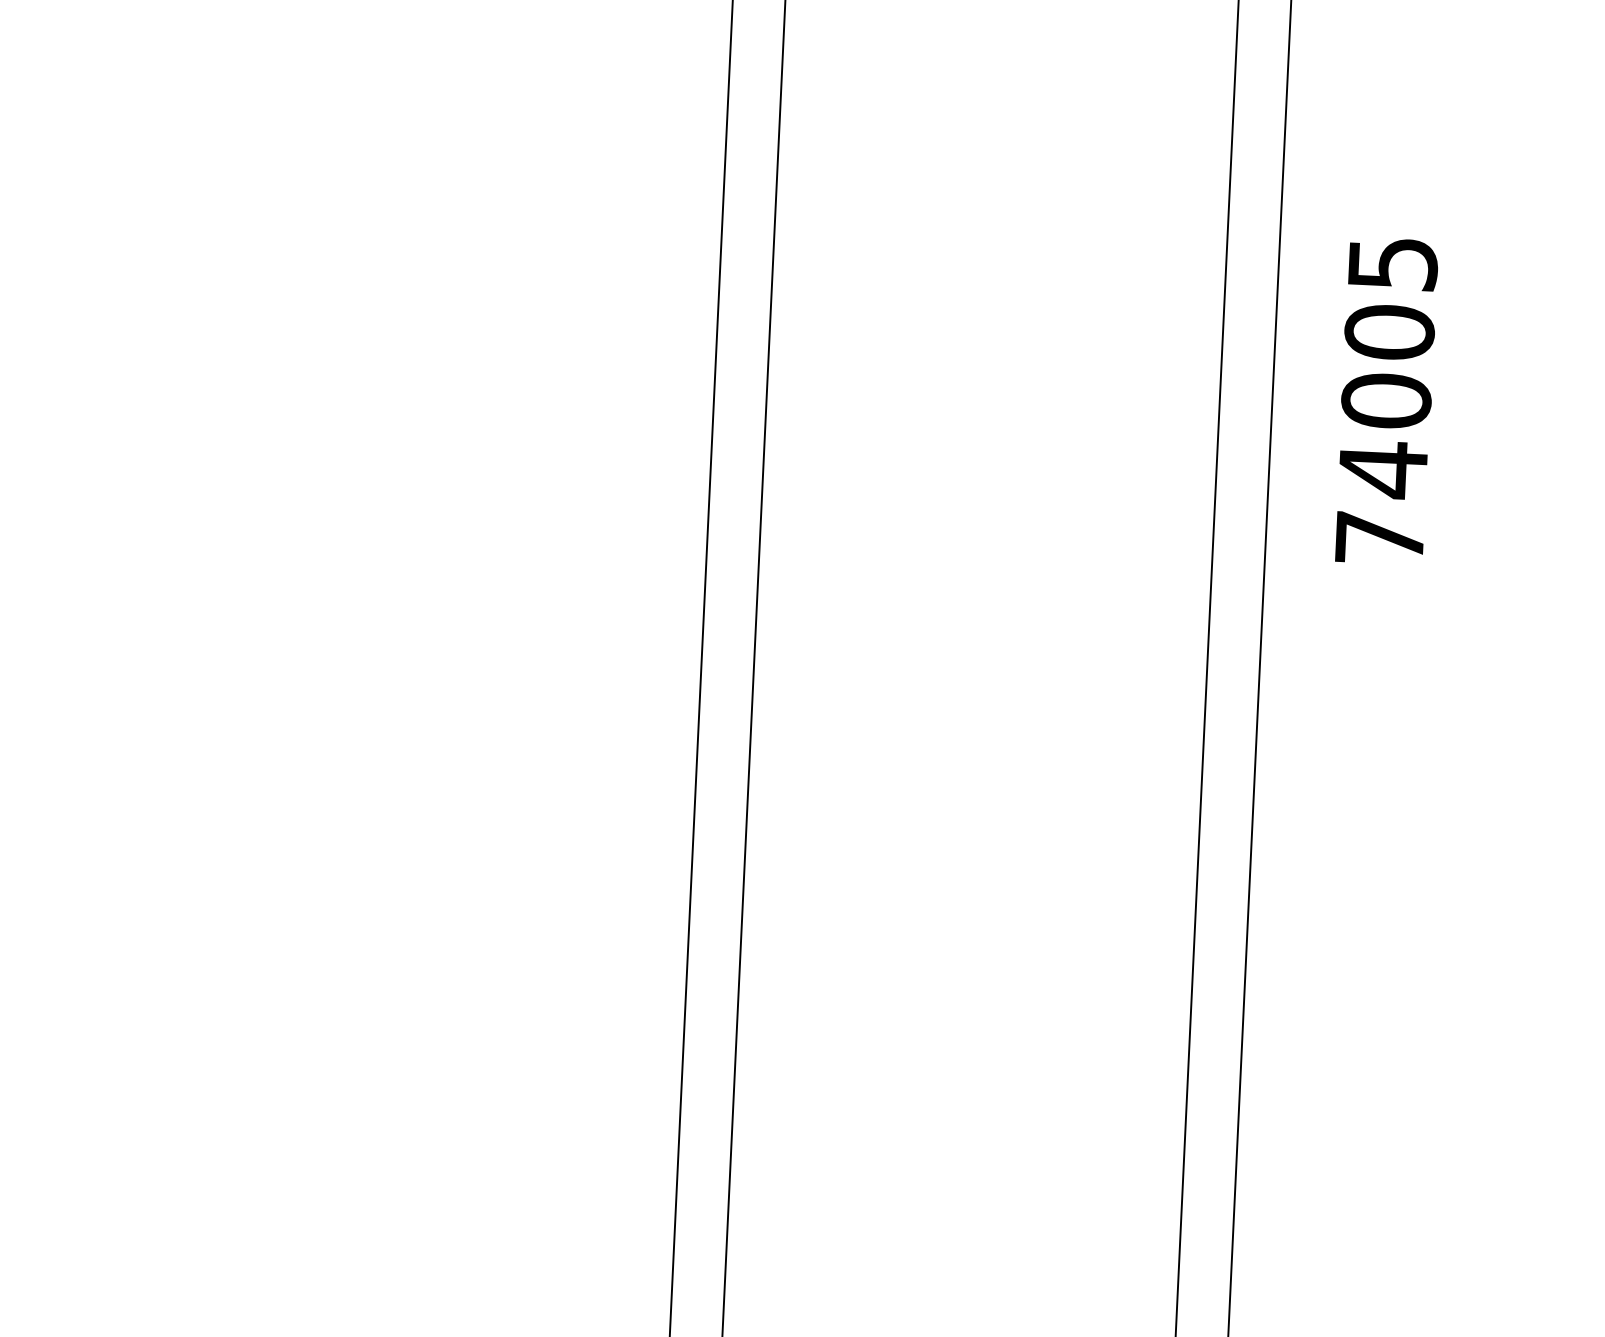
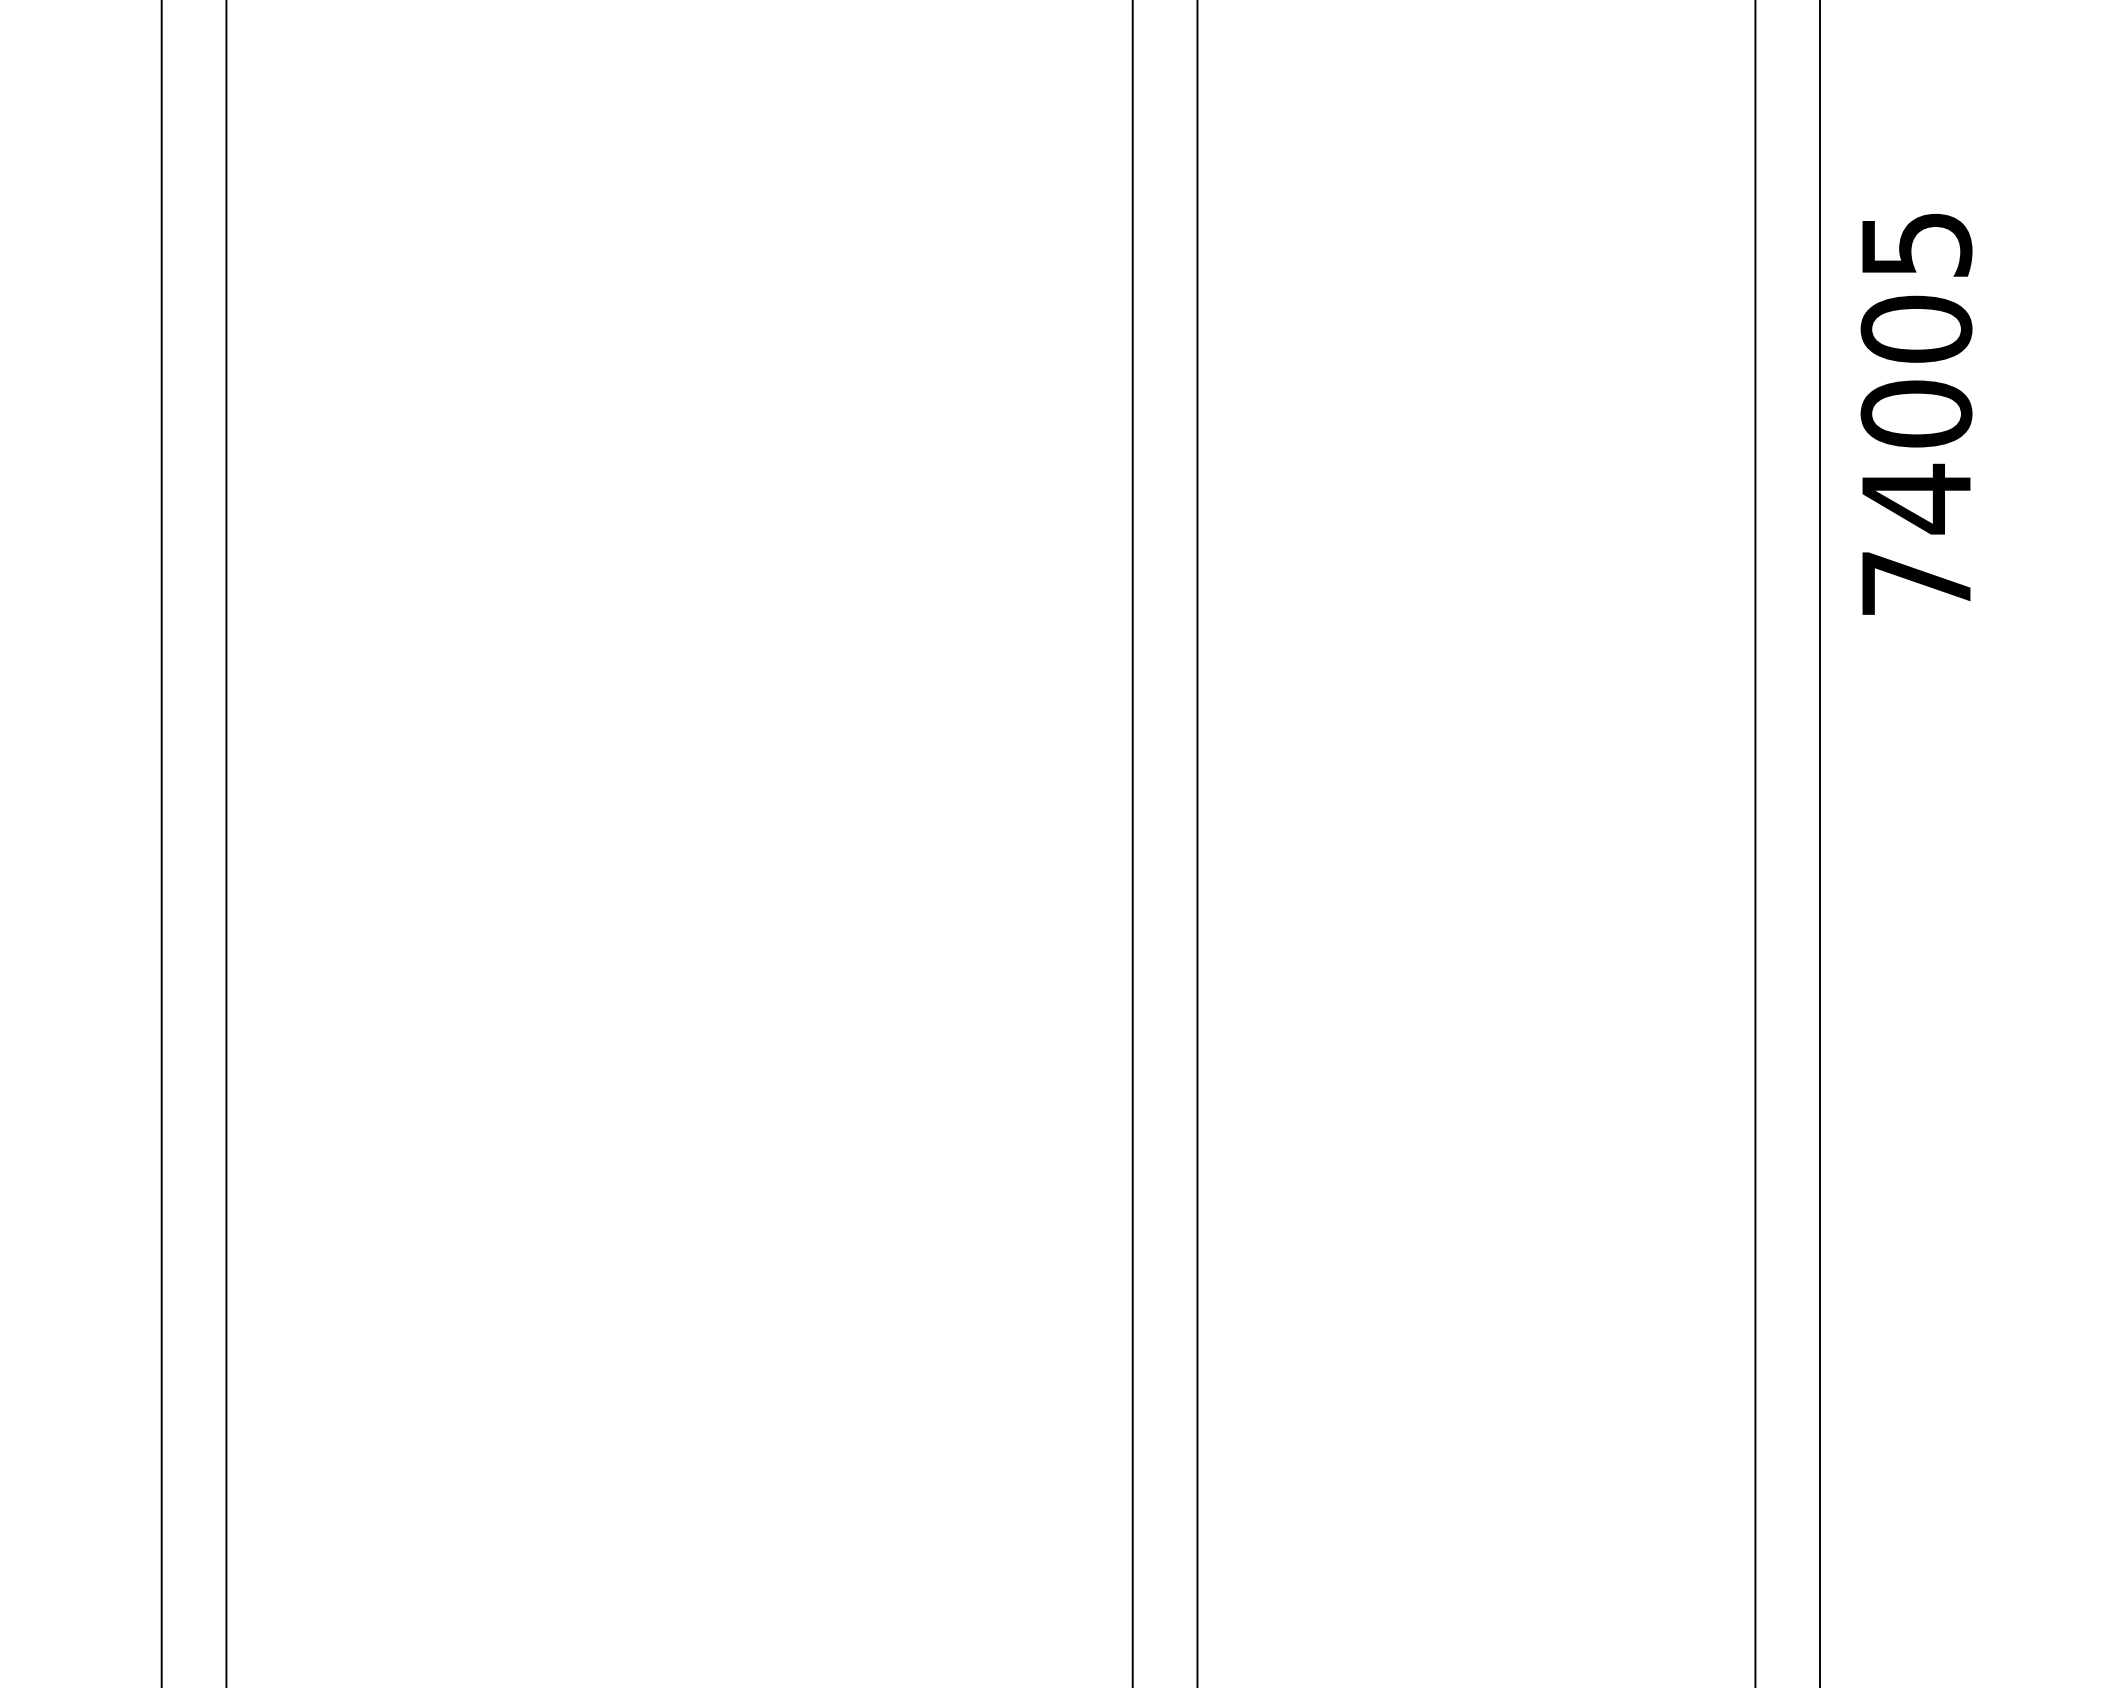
text: (1386, 400) -> (1916, 413), moved

